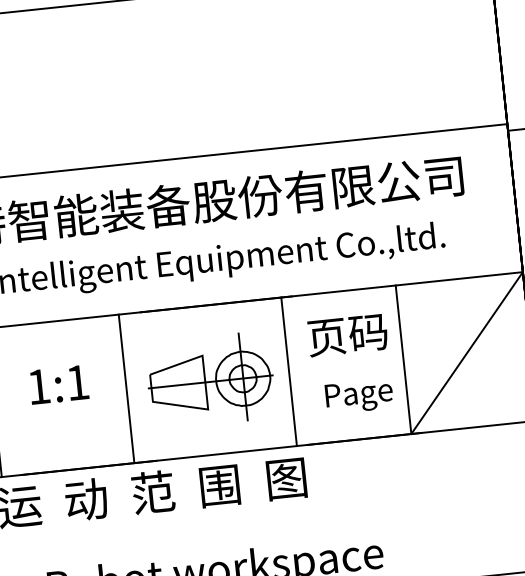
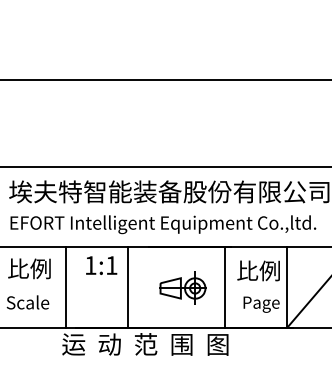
text: (346, 333) -> (258, 270), 页码 -> 比例
part: (209, 380) -> (182, 287), size x0.7
text: (58, 384) -> (101, 265), moved
line: (126, 388) -> (127, 287), moved

